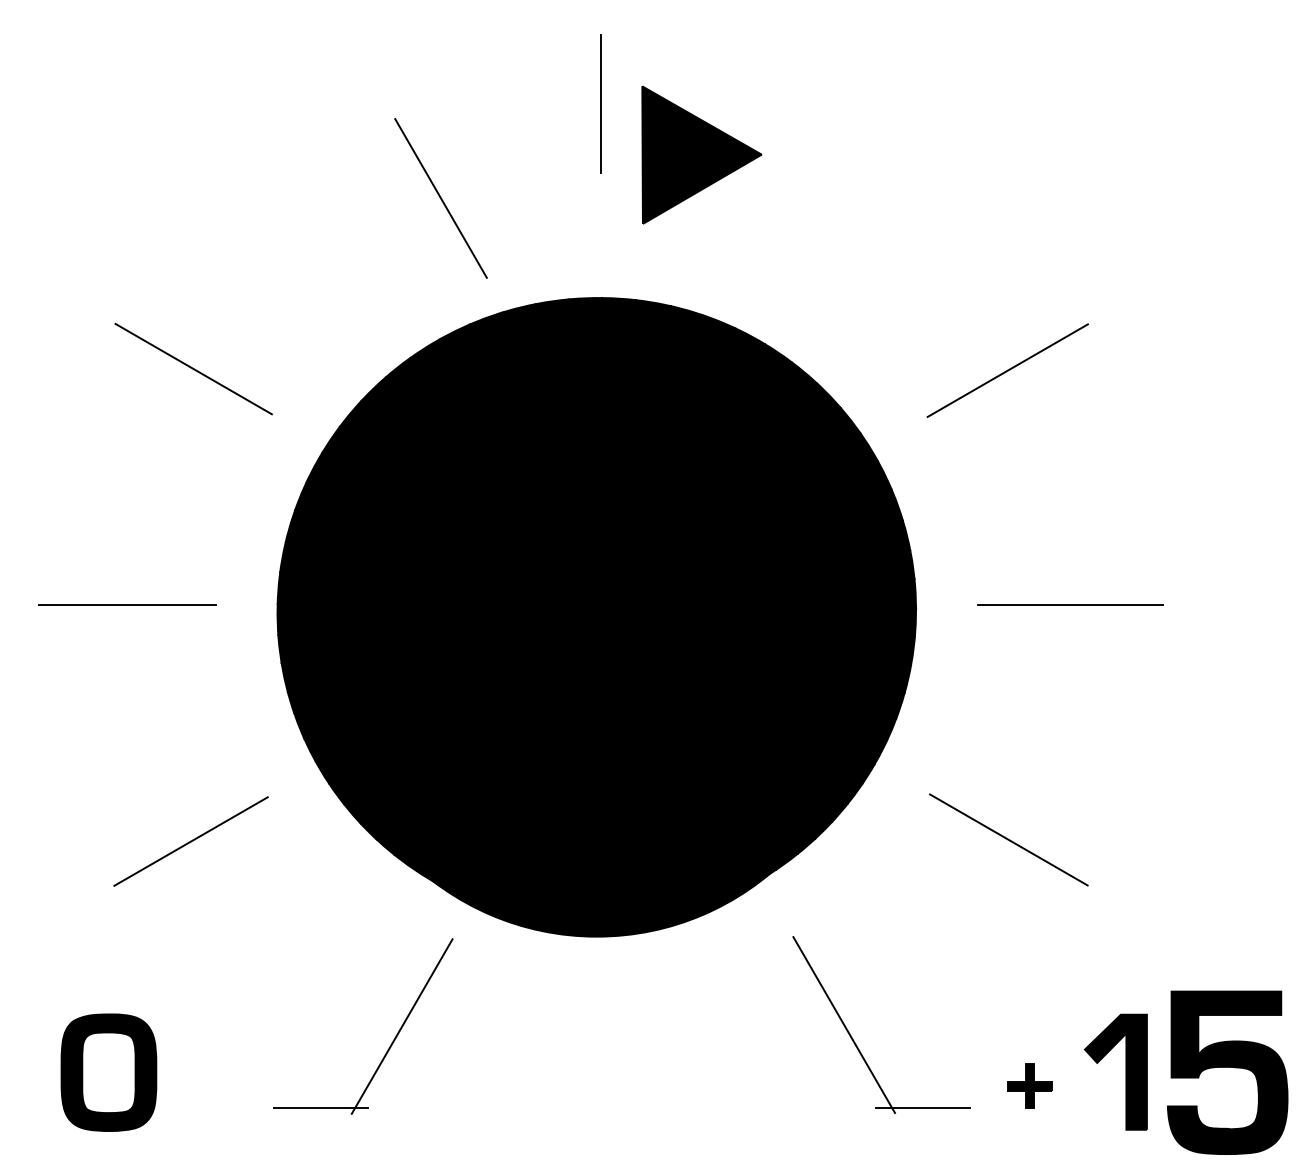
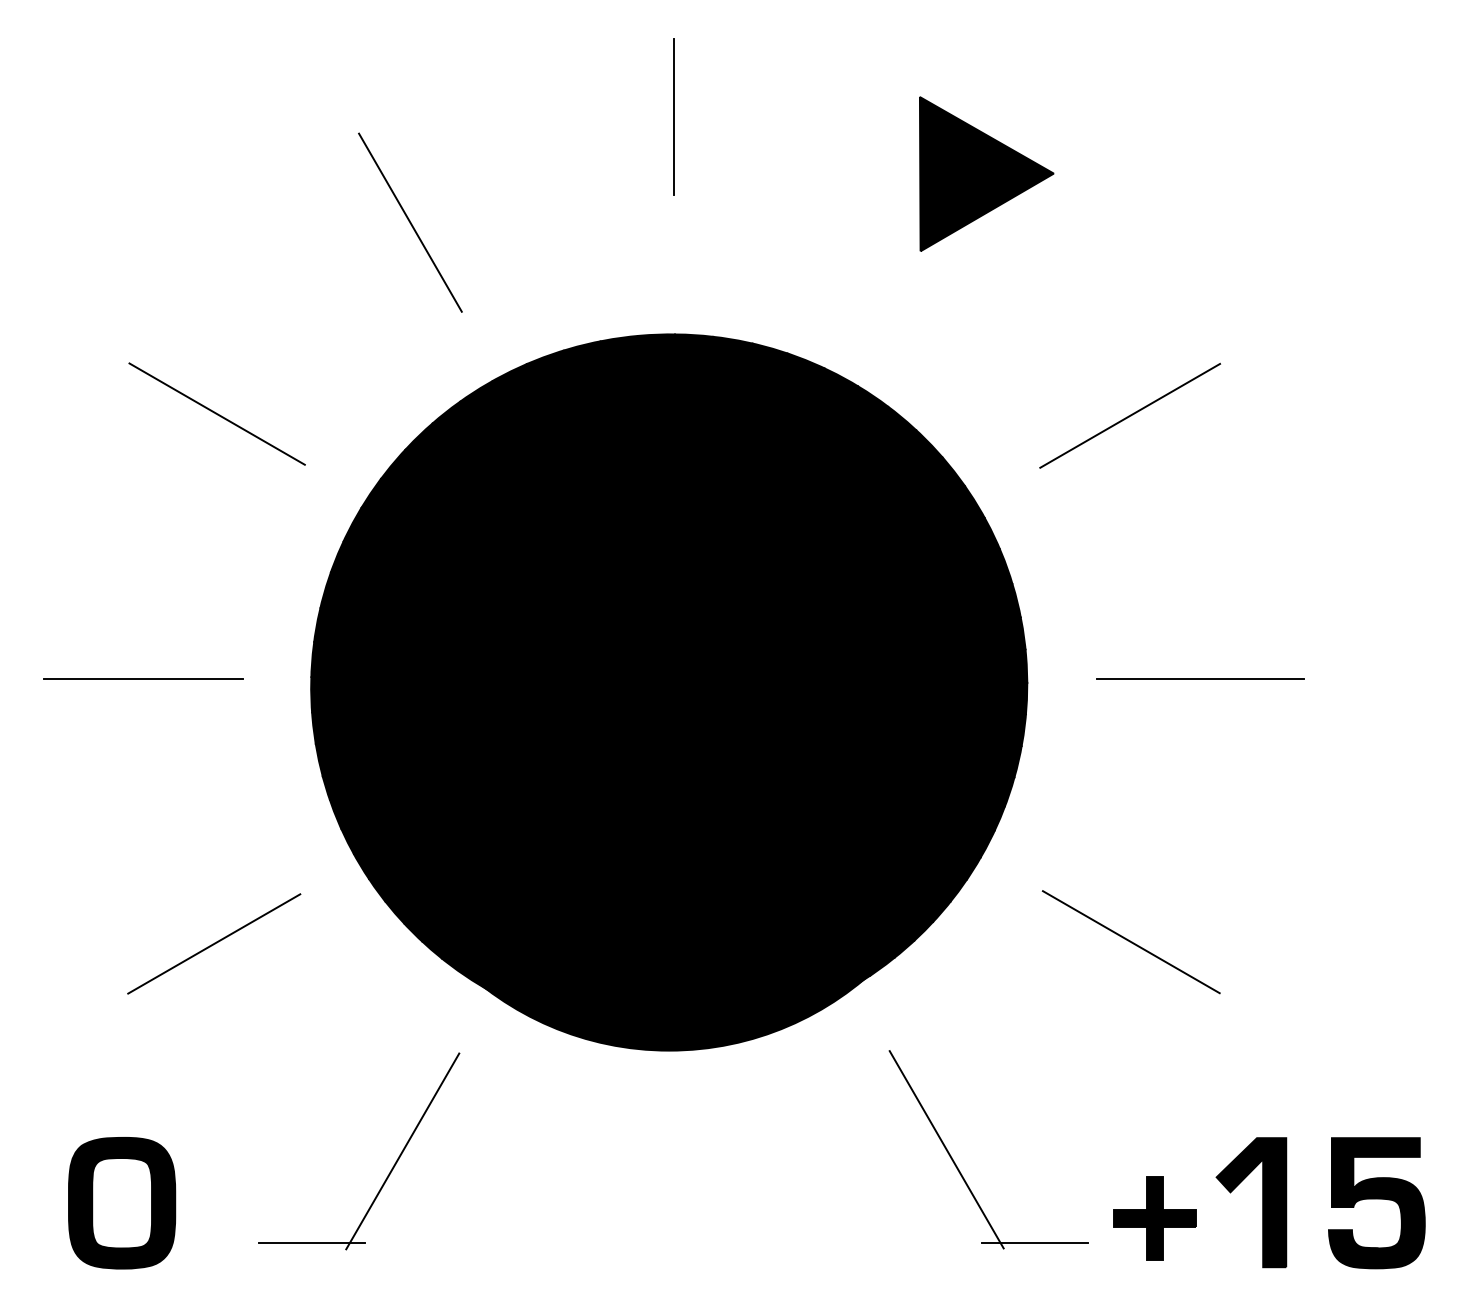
part: (701, 154) -> (986, 173), moved
line: (440, 198) -> (409, 222), moved
part: (391, 1042) -> (390, 1169), moved
part: (1227, 1072) -> (1376, 1202), size x0.71
part: (1029, 1085) -> (1154, 1217), size x1.67

